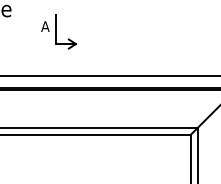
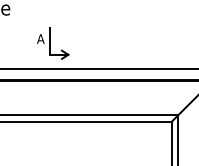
part: (59, 31) -> (53, 43), moved

